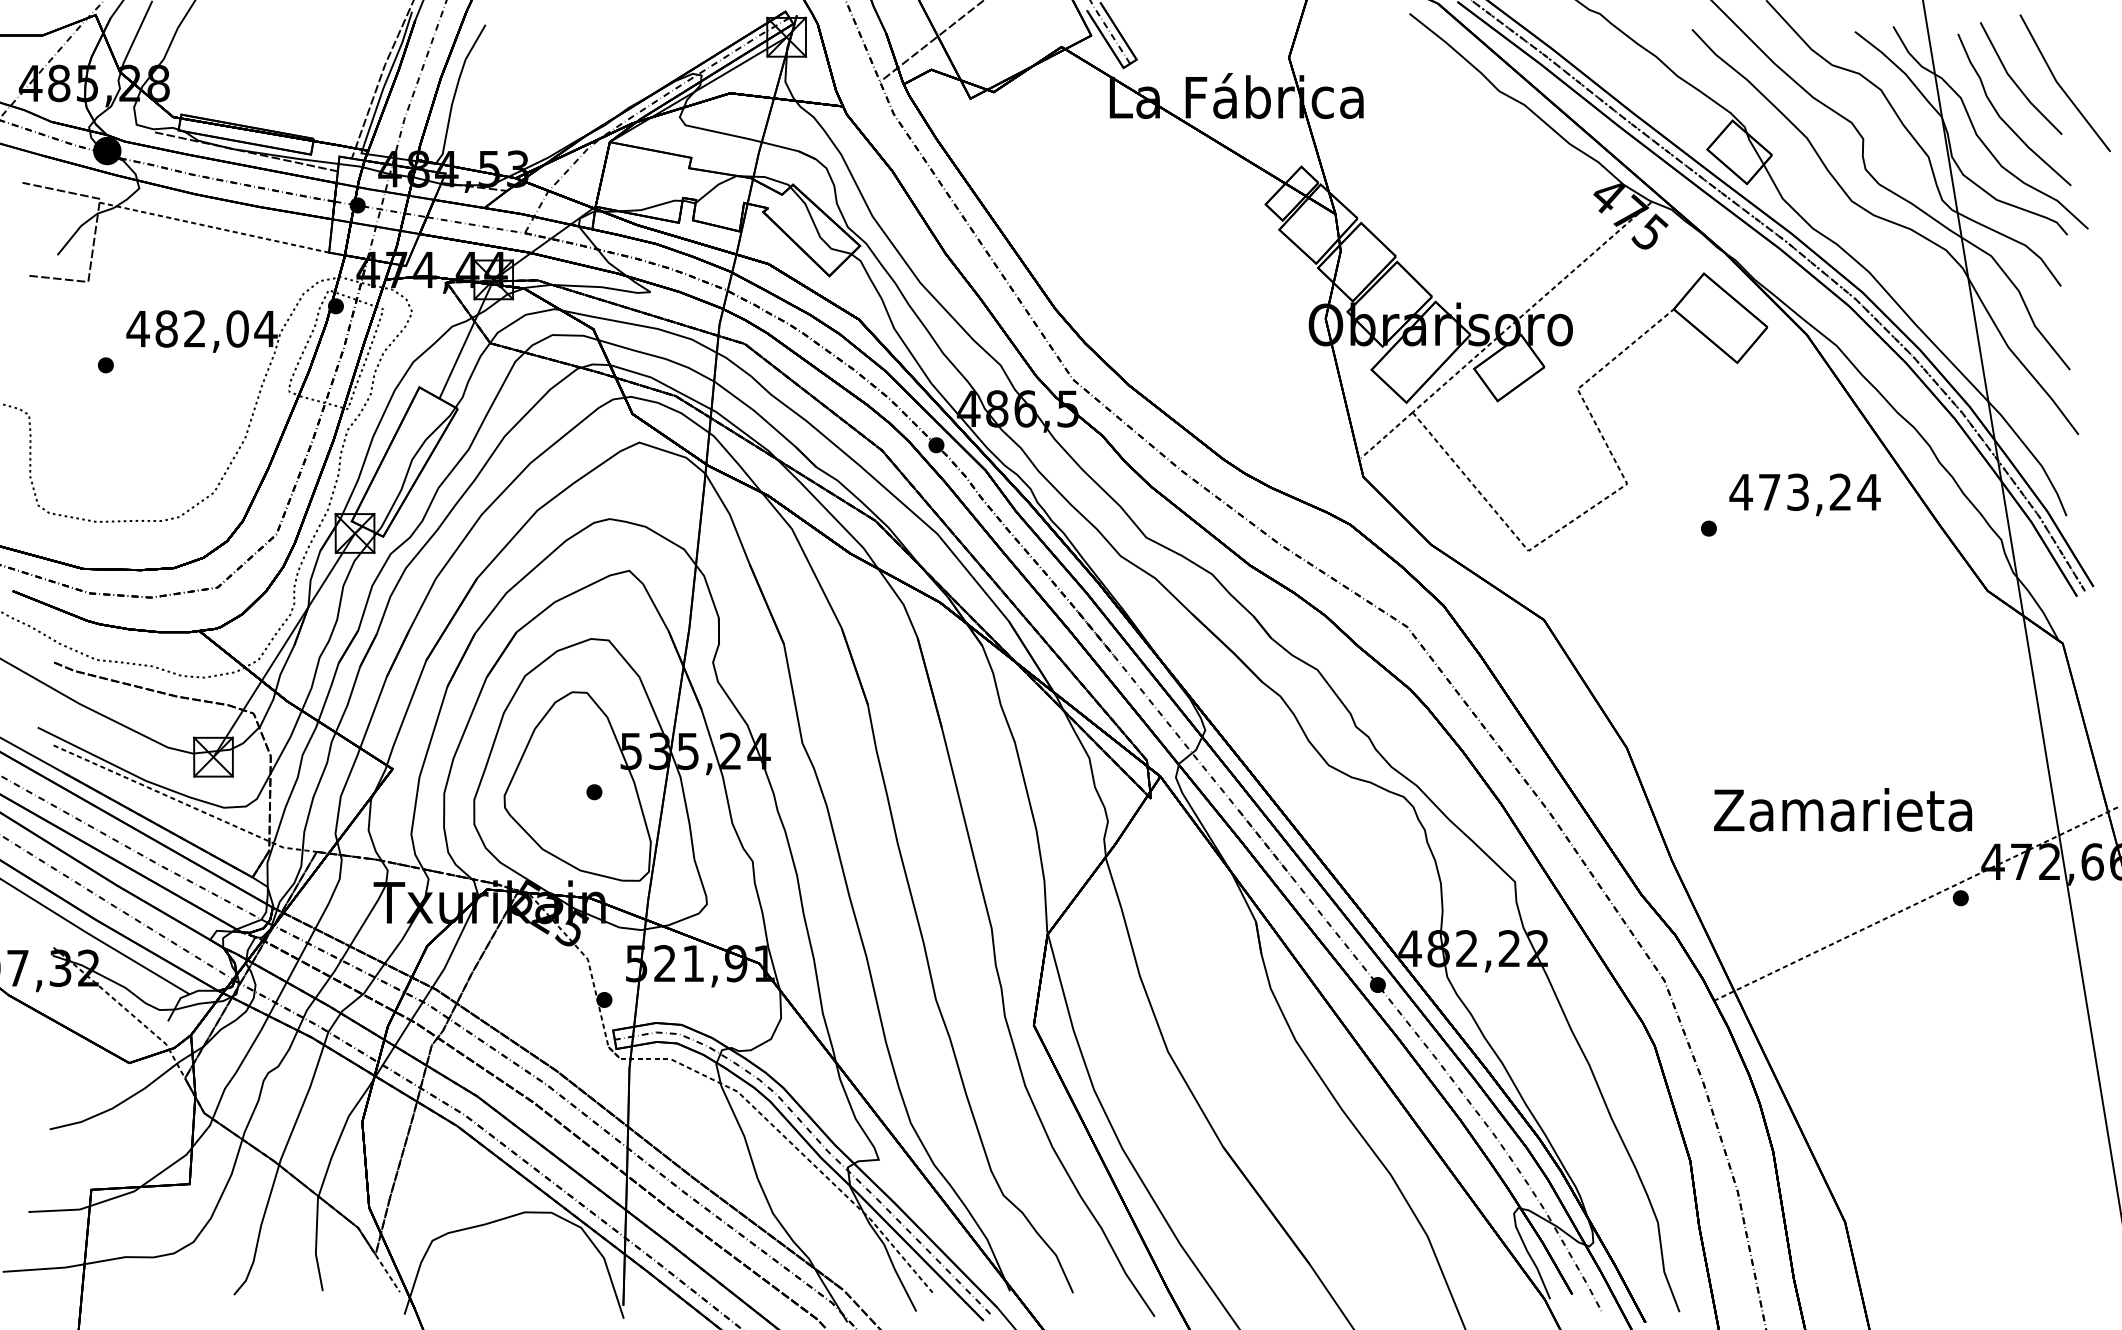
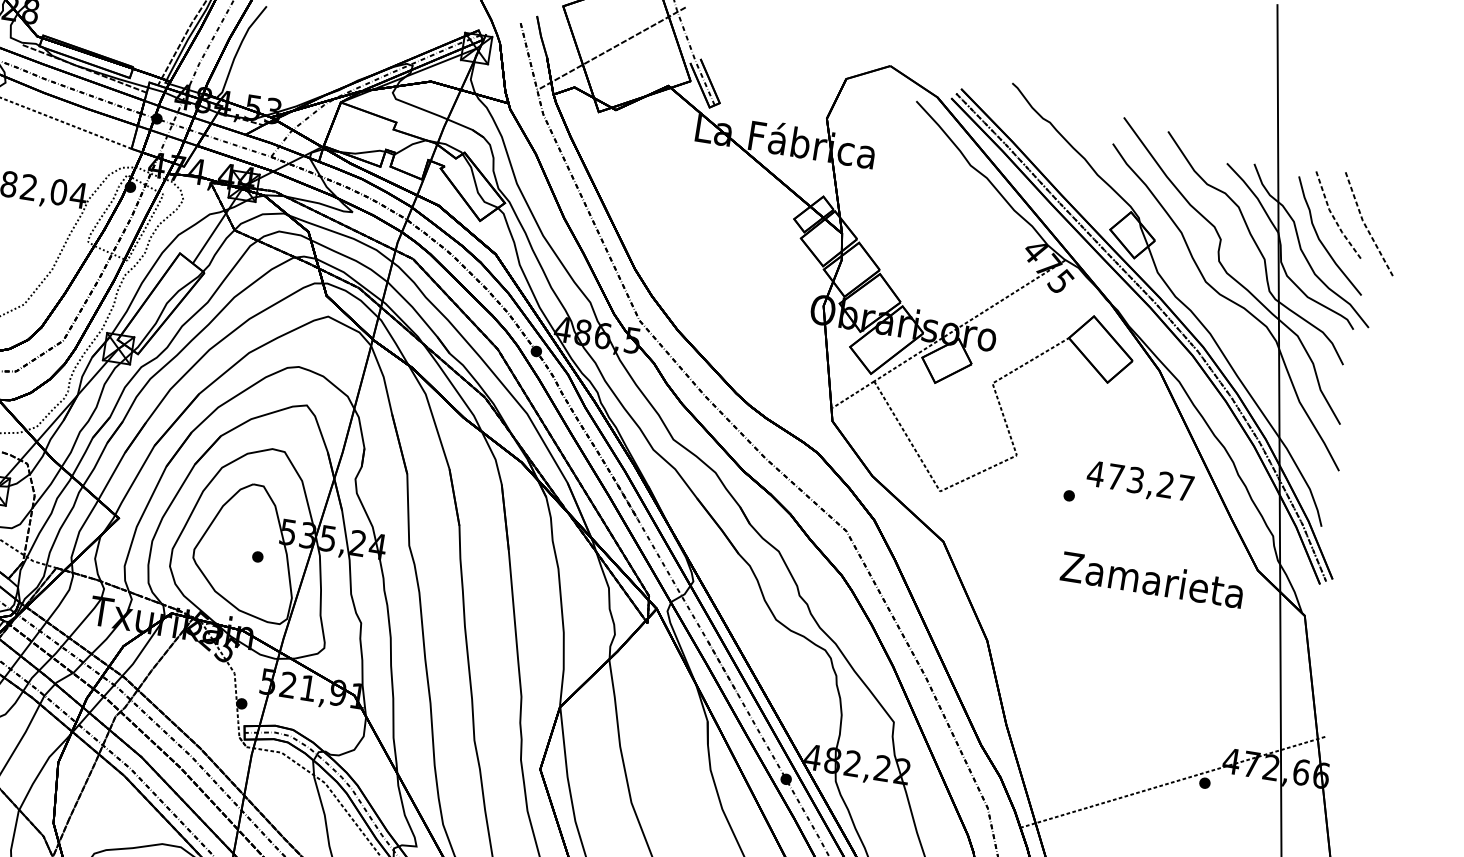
line: (2014, 83) -> (1333, 217), solid -> dashed
line: (2059, 85) -> (1364, 223), solid -> dashed
text: (1868, 492) -> (1185, 488), 473,24 -> 473,27
text: (1842, 809) -> (1152, 579), moved

